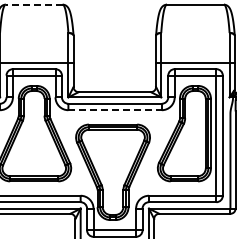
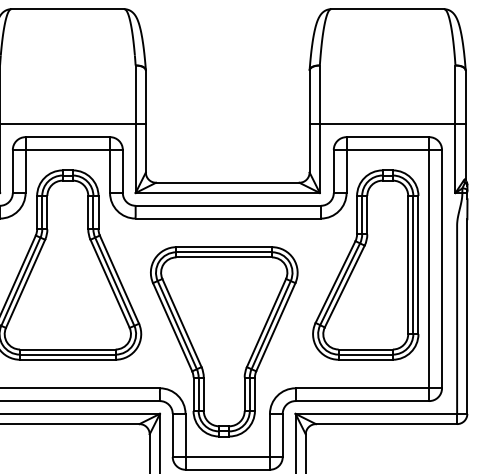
line: (34, 4) -> (68, 8), dashed -> solid
line: (115, 110) -> (229, 219), dashed -> solid

